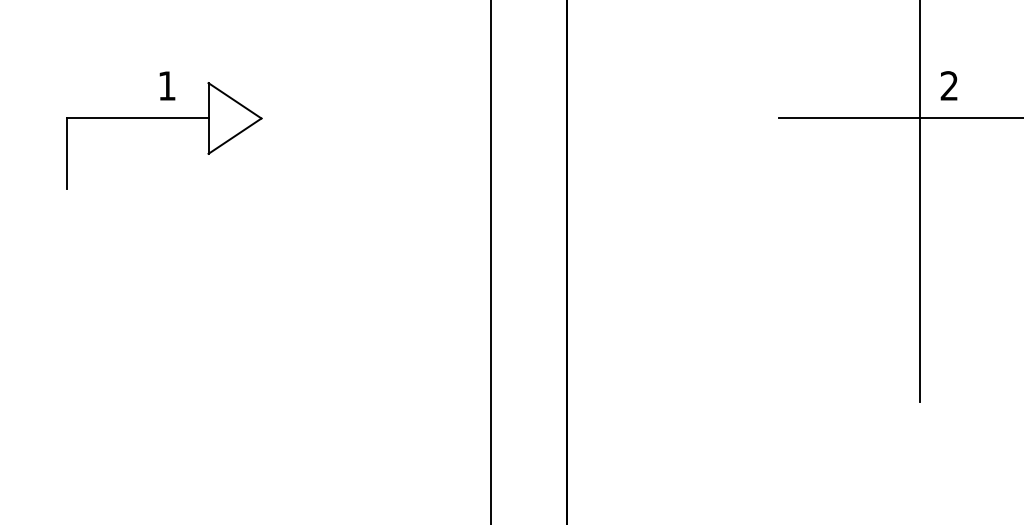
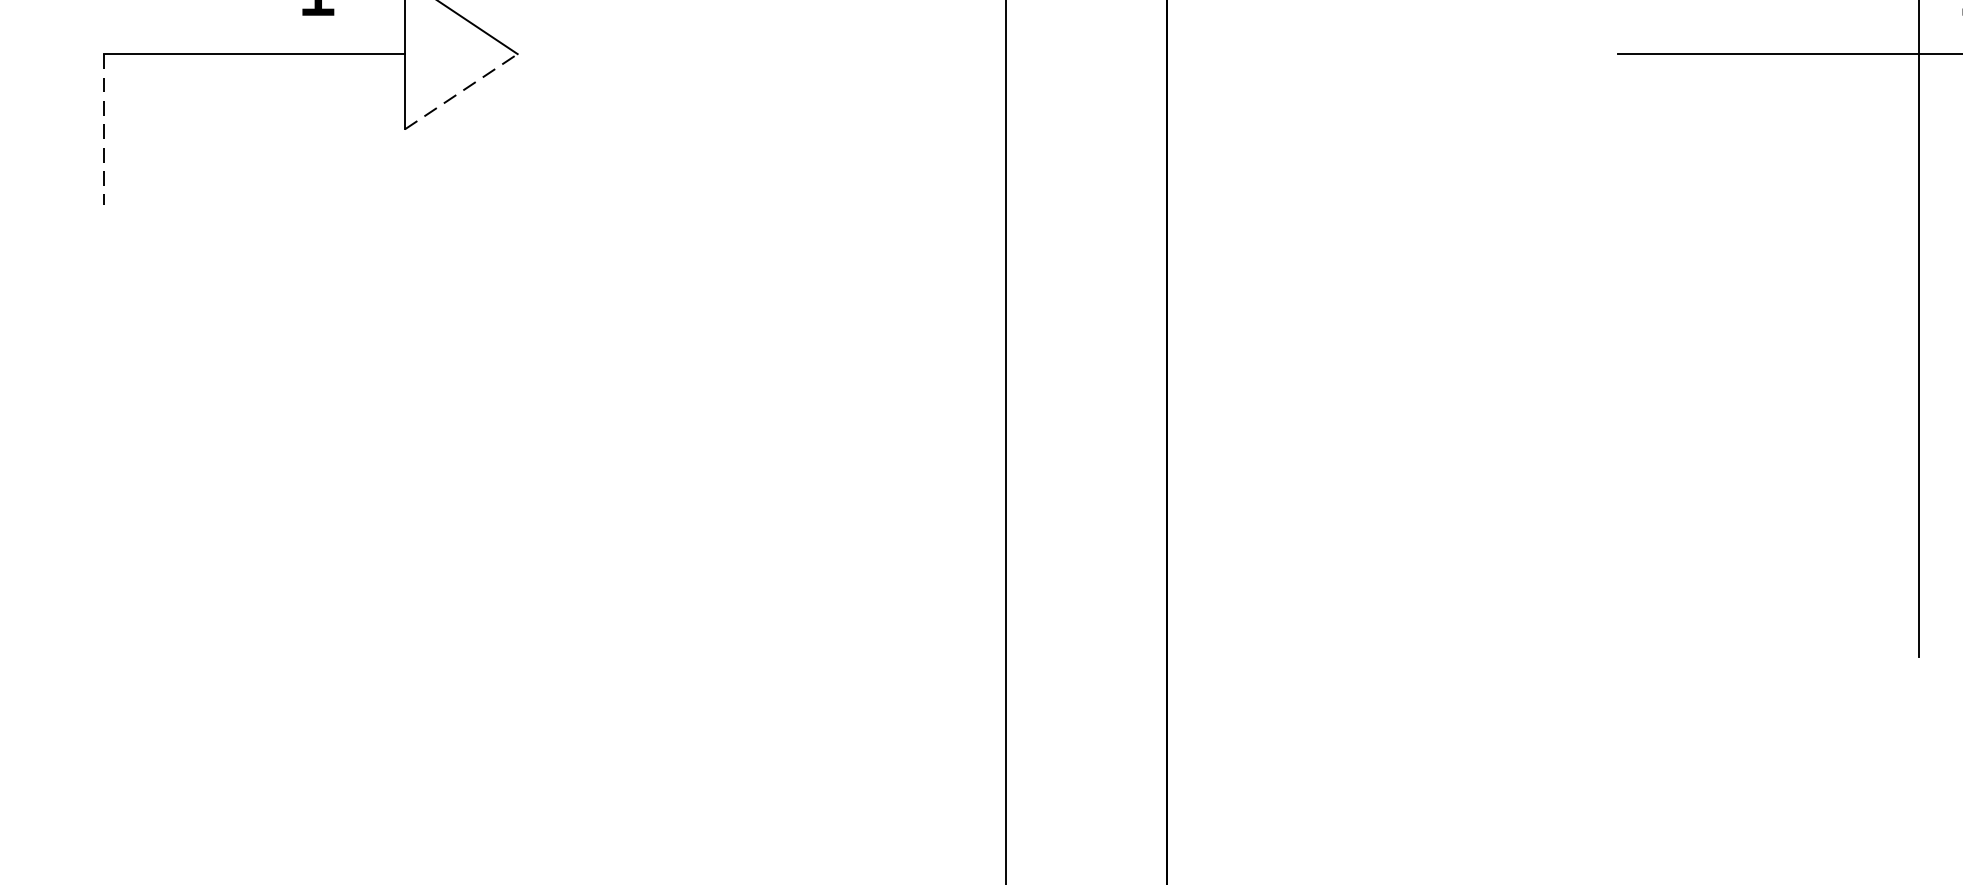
line: (235, 136) -> (462, 92), solid -> dashed
line: (67, 154) -> (104, 130), solid -> dashed

